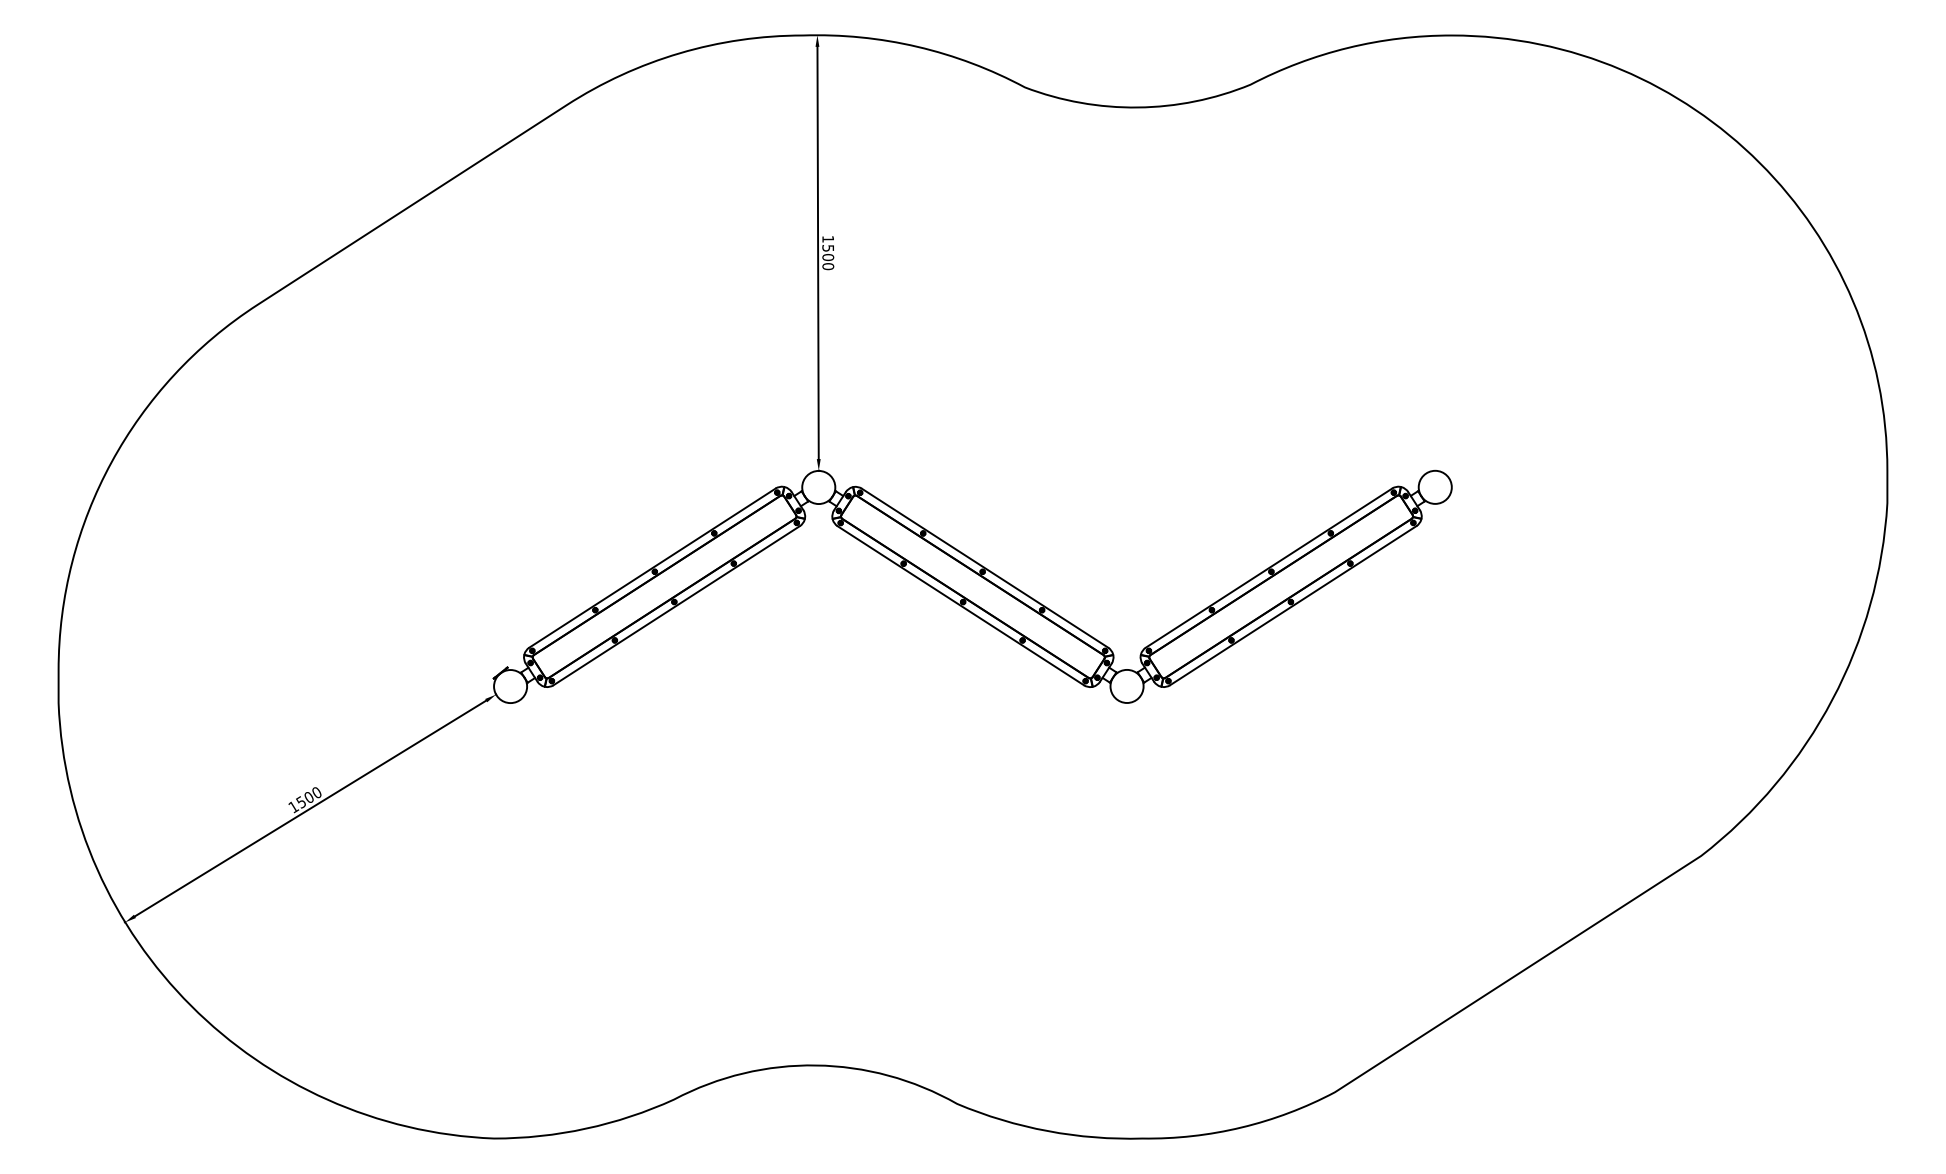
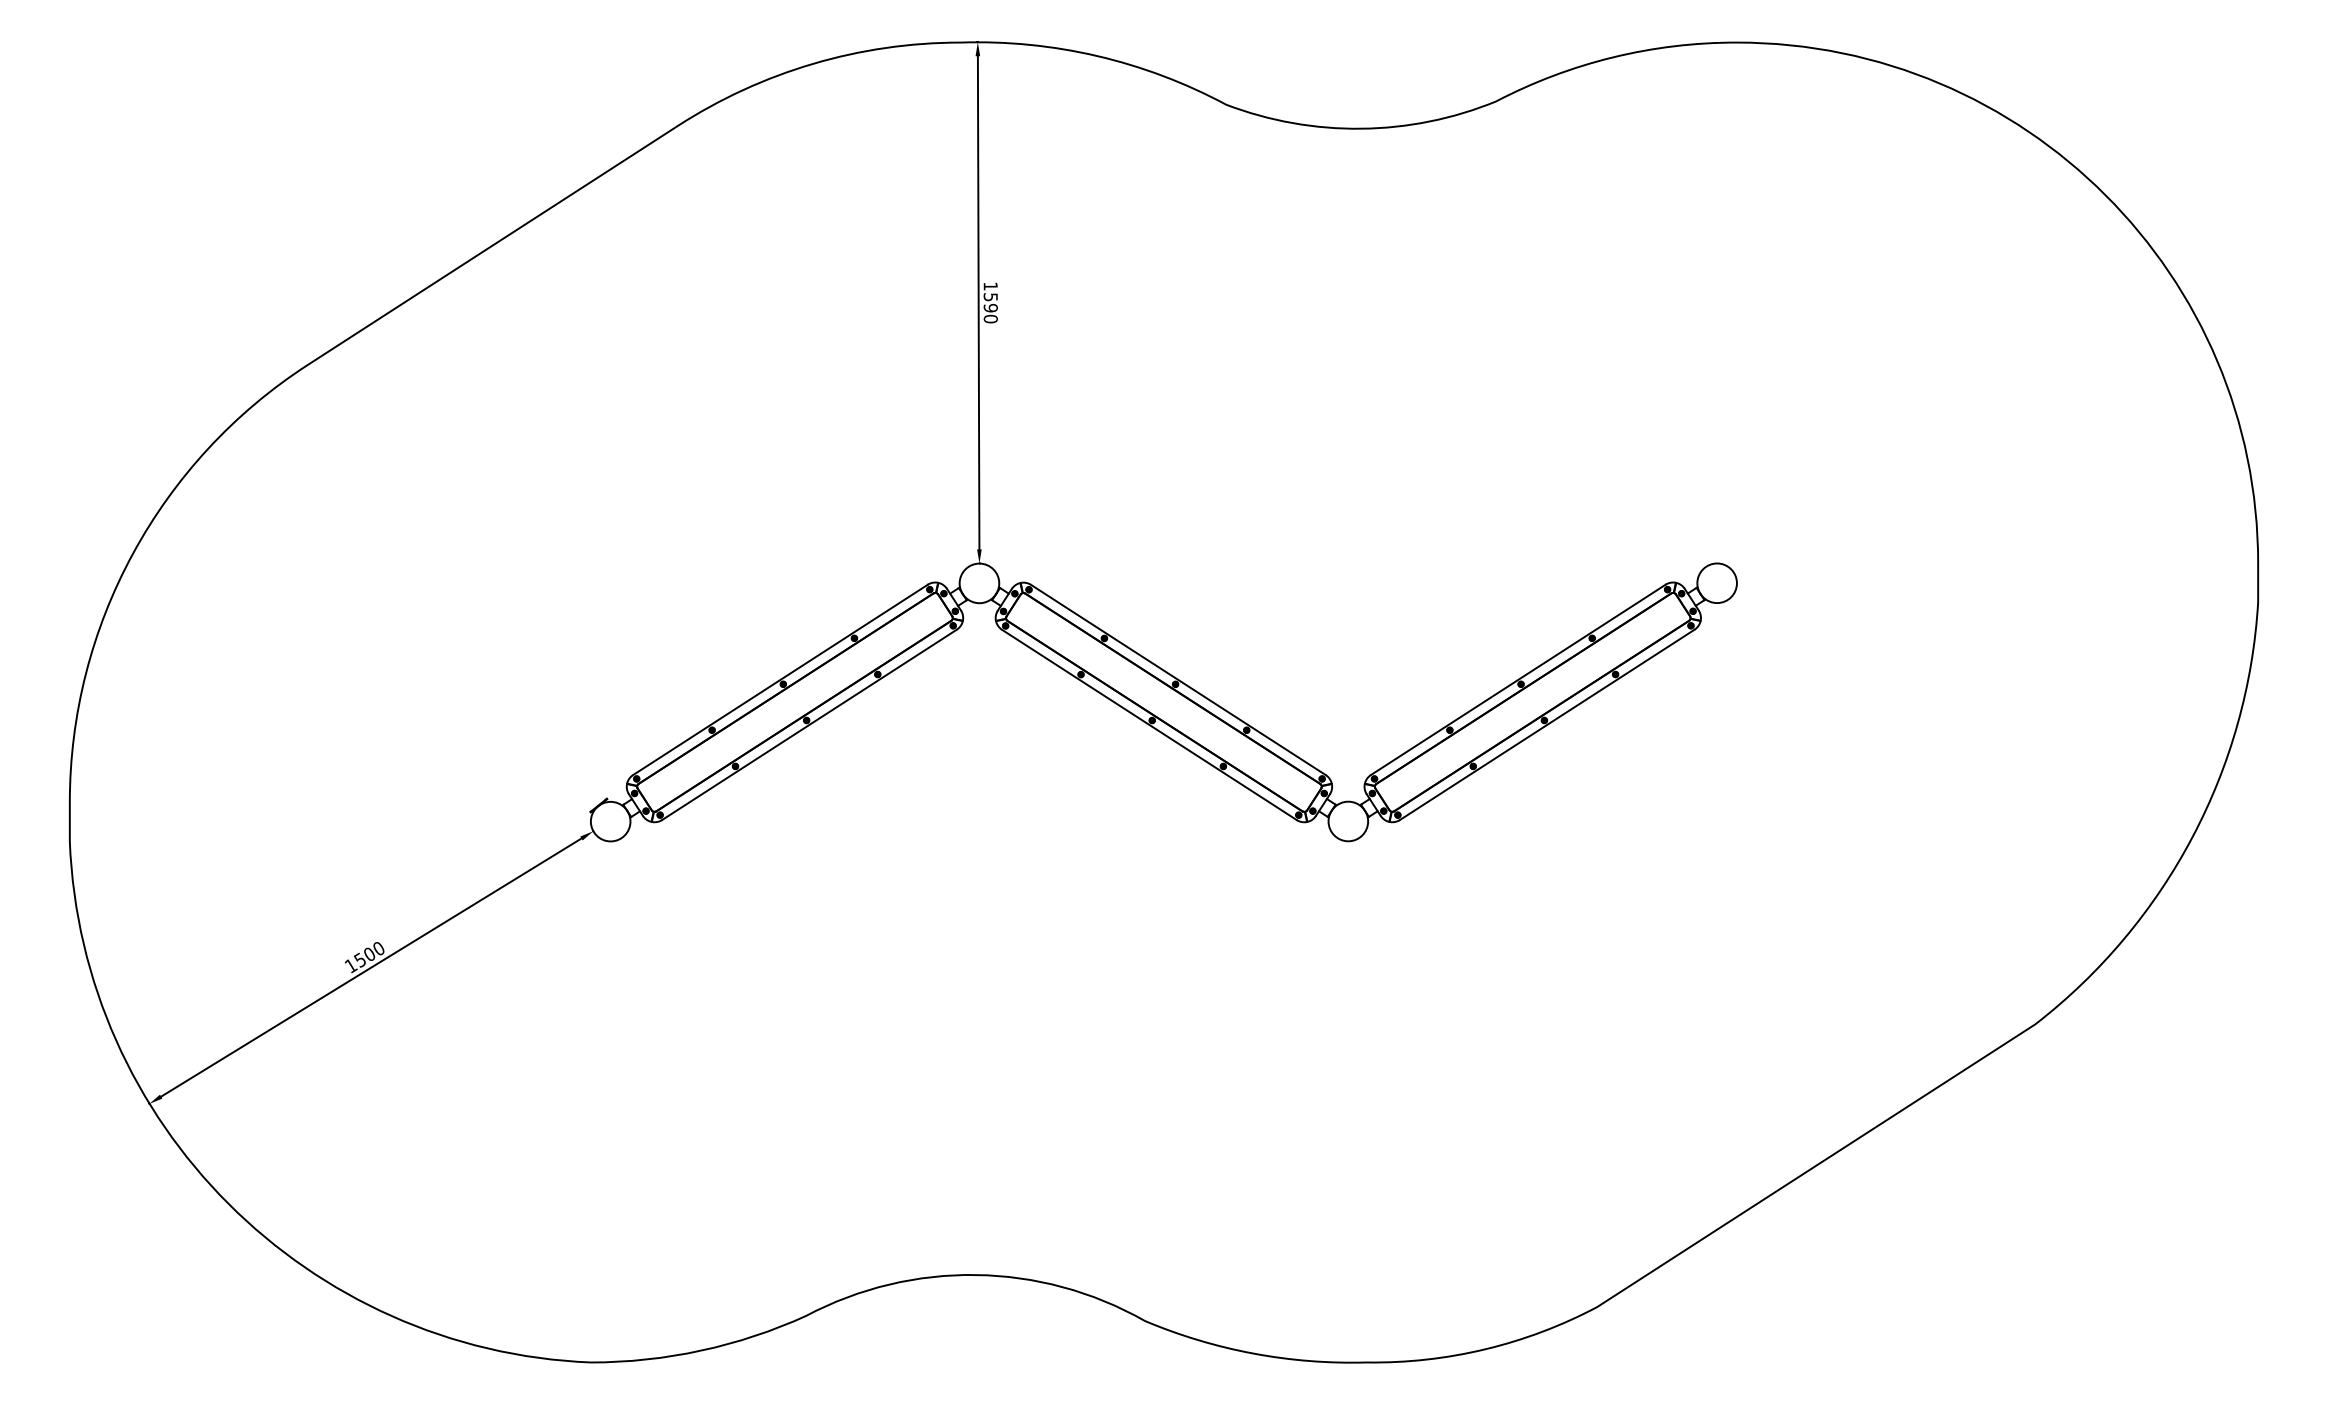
text: (828, 256) -> (990, 307), 1500 -> 1590

